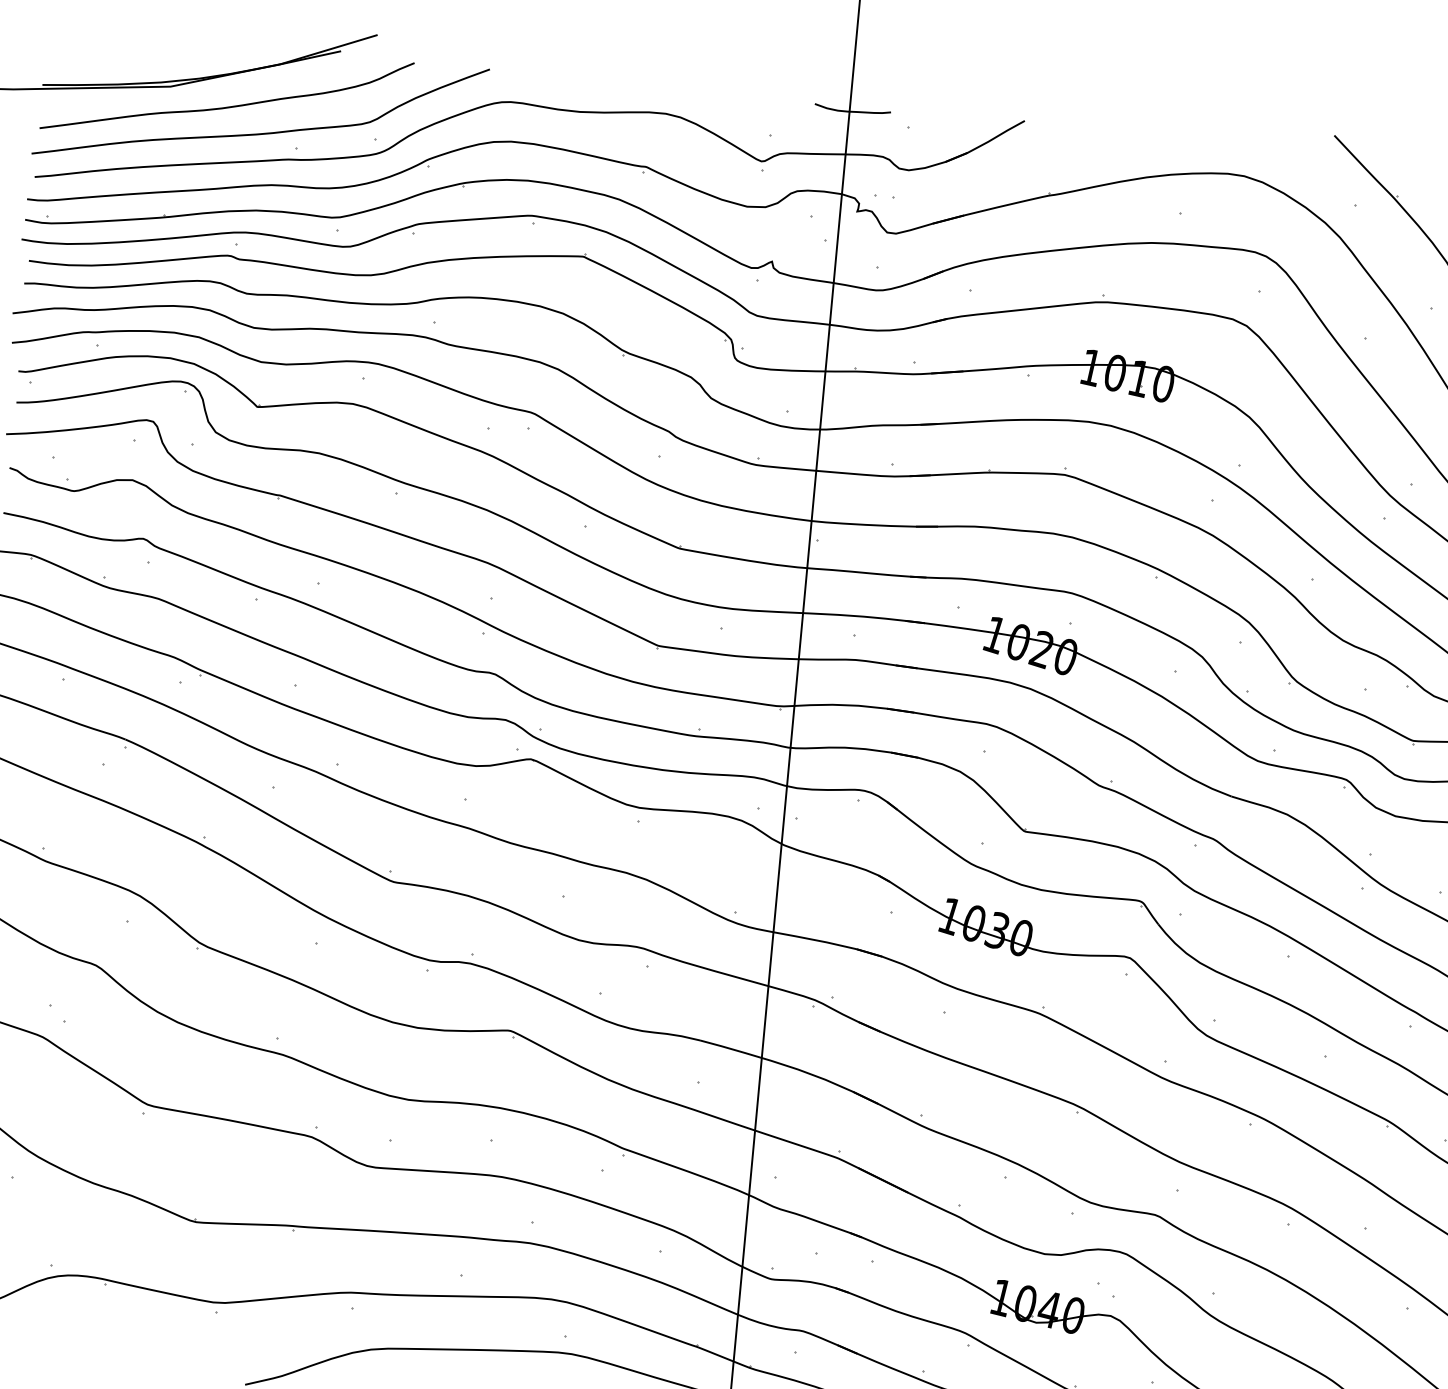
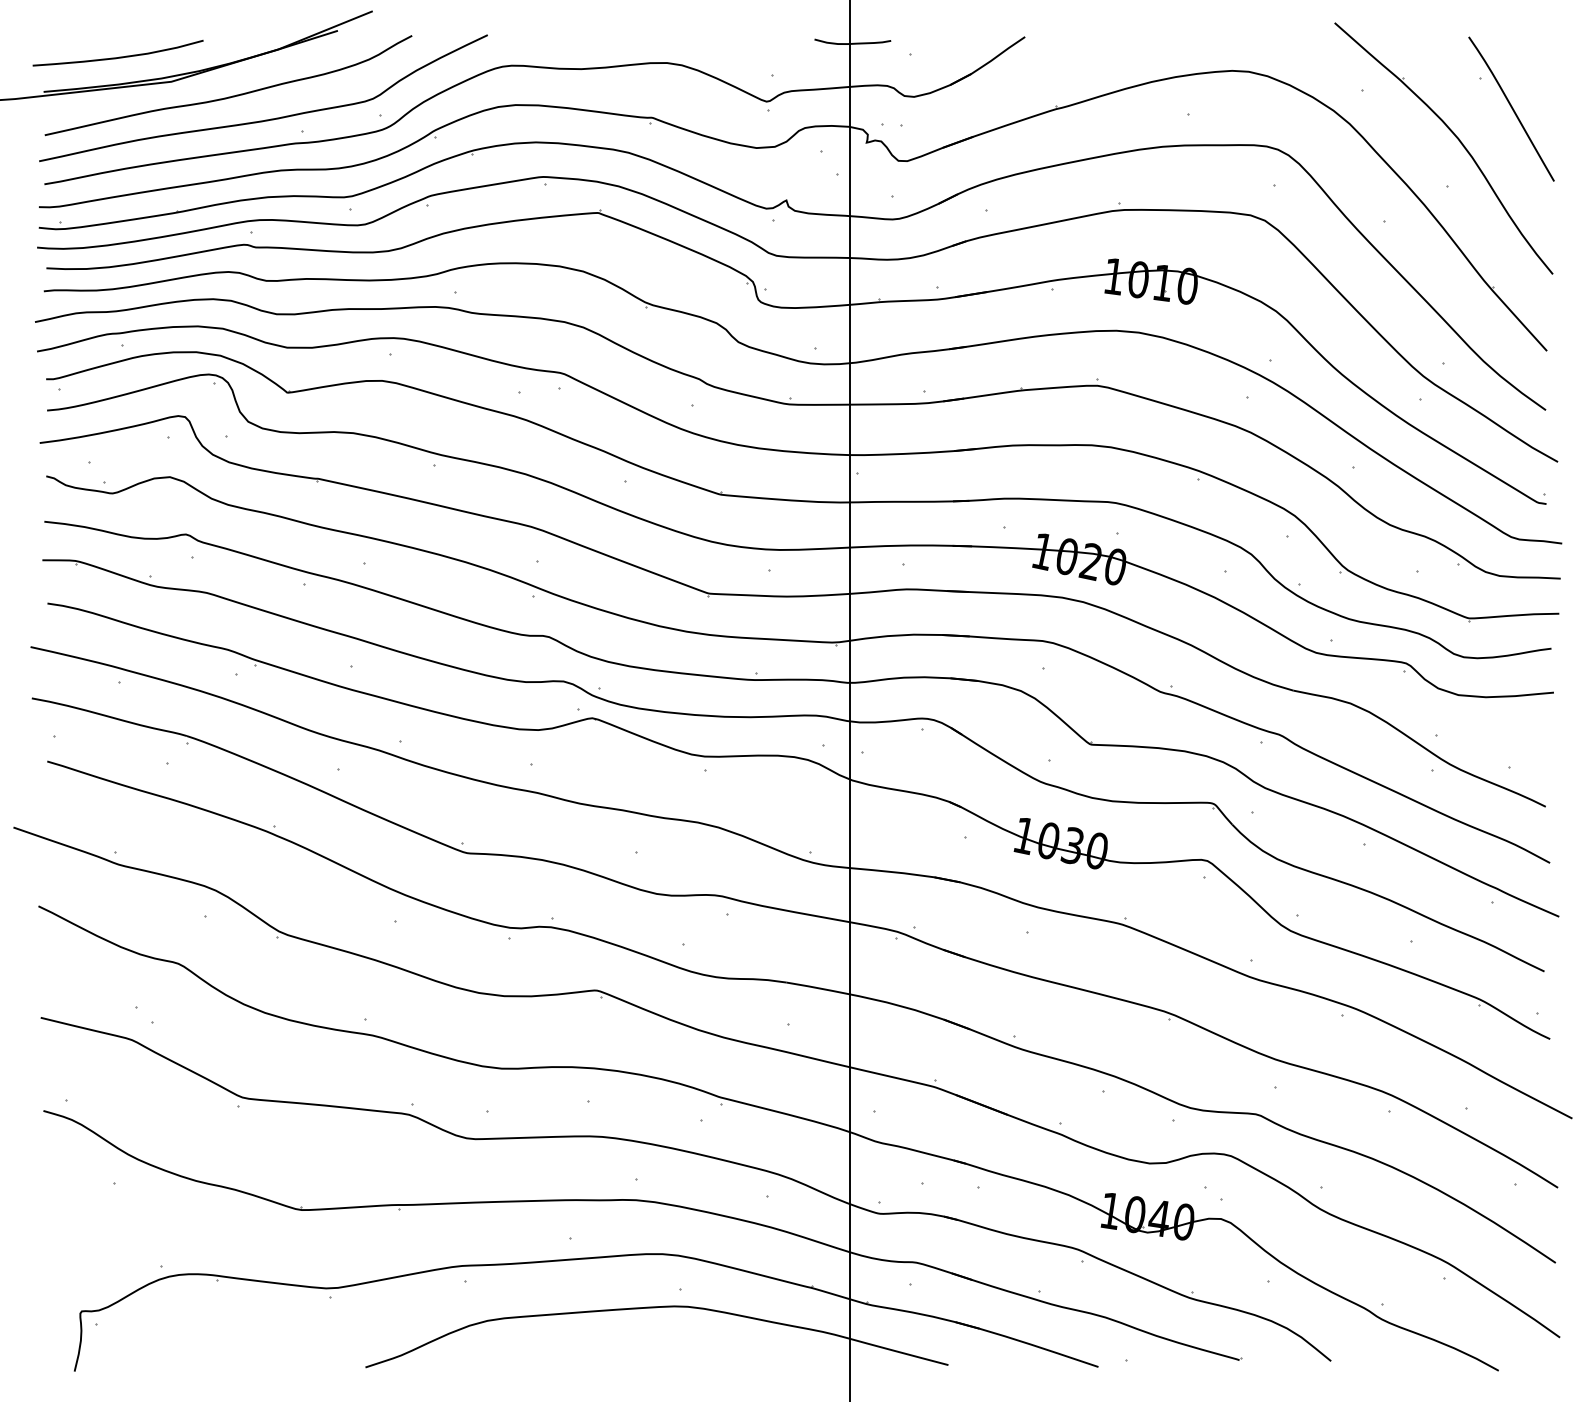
curve: (121, 56) -> (119, 56), added

